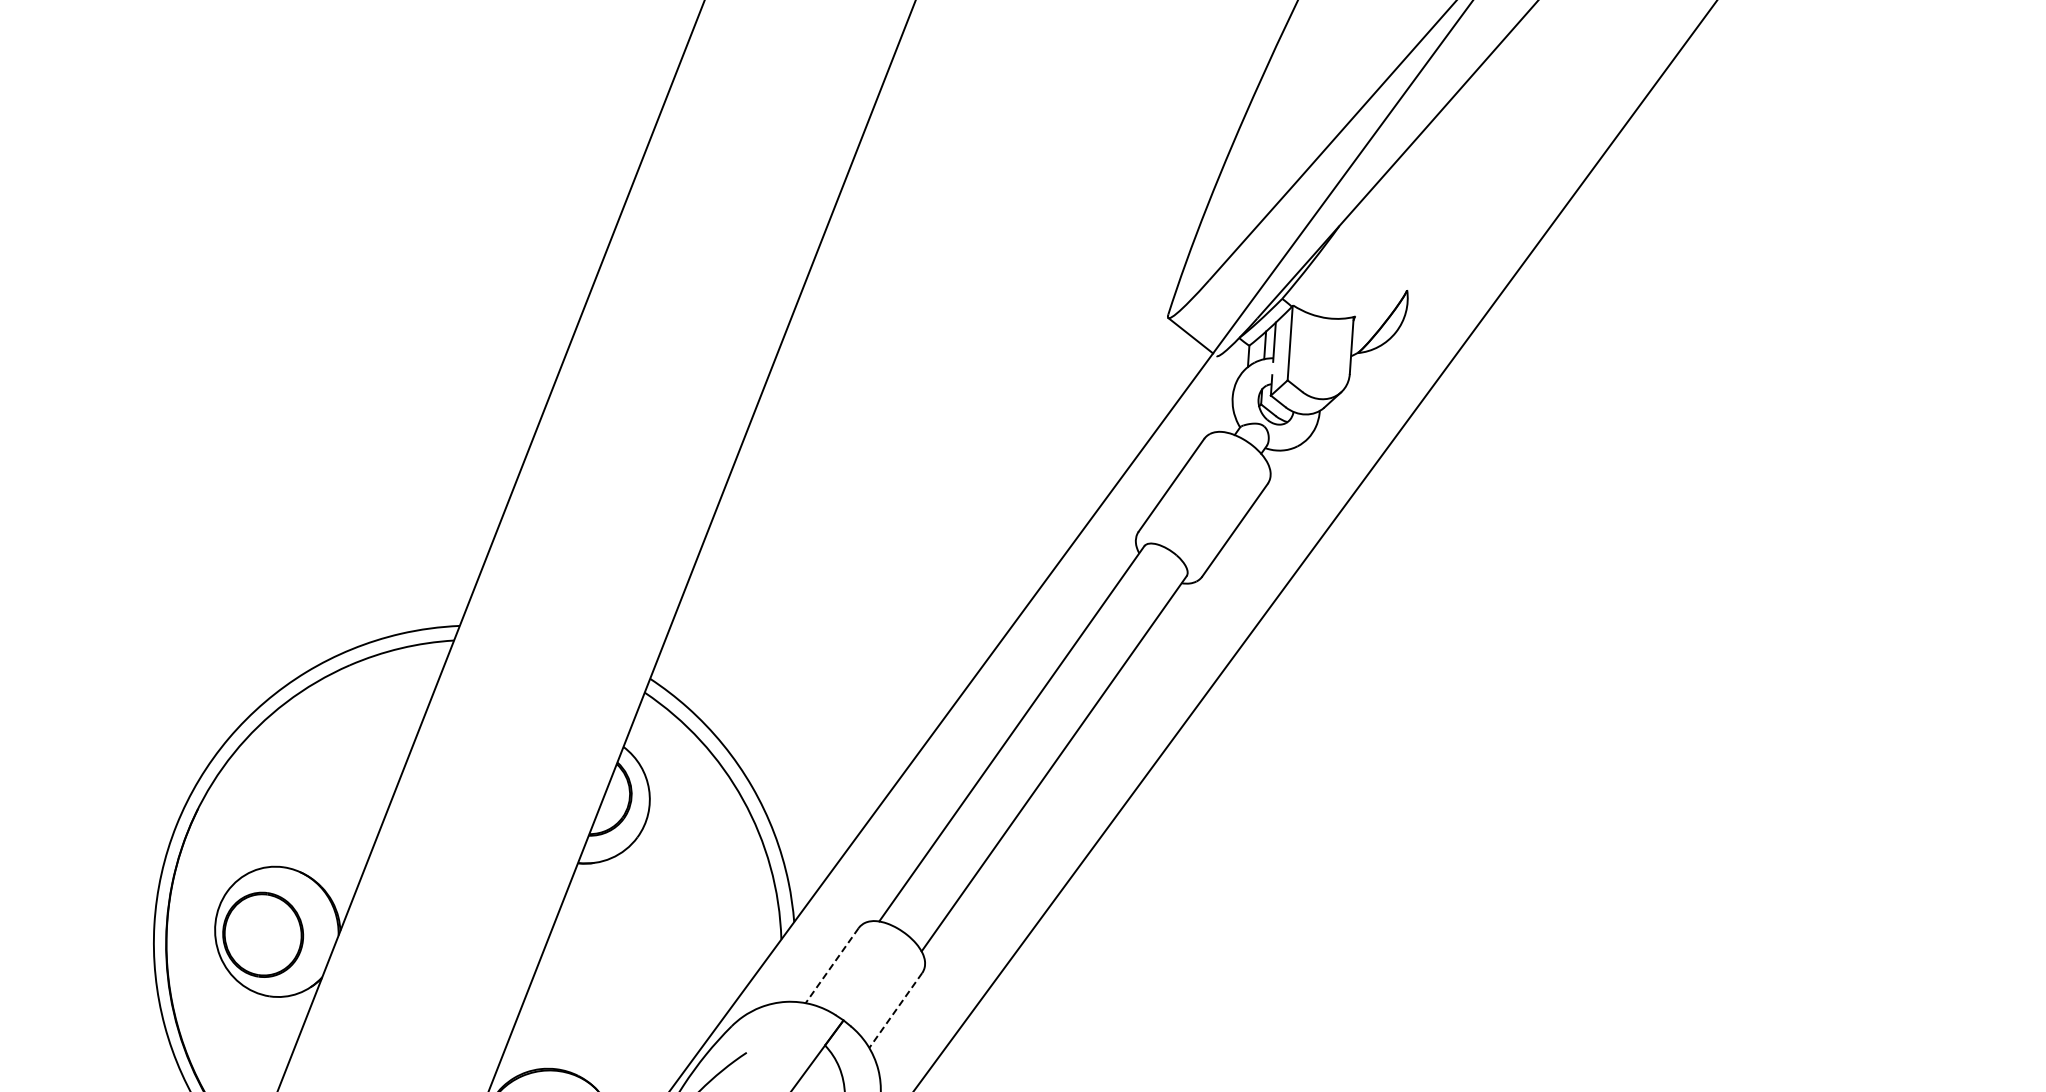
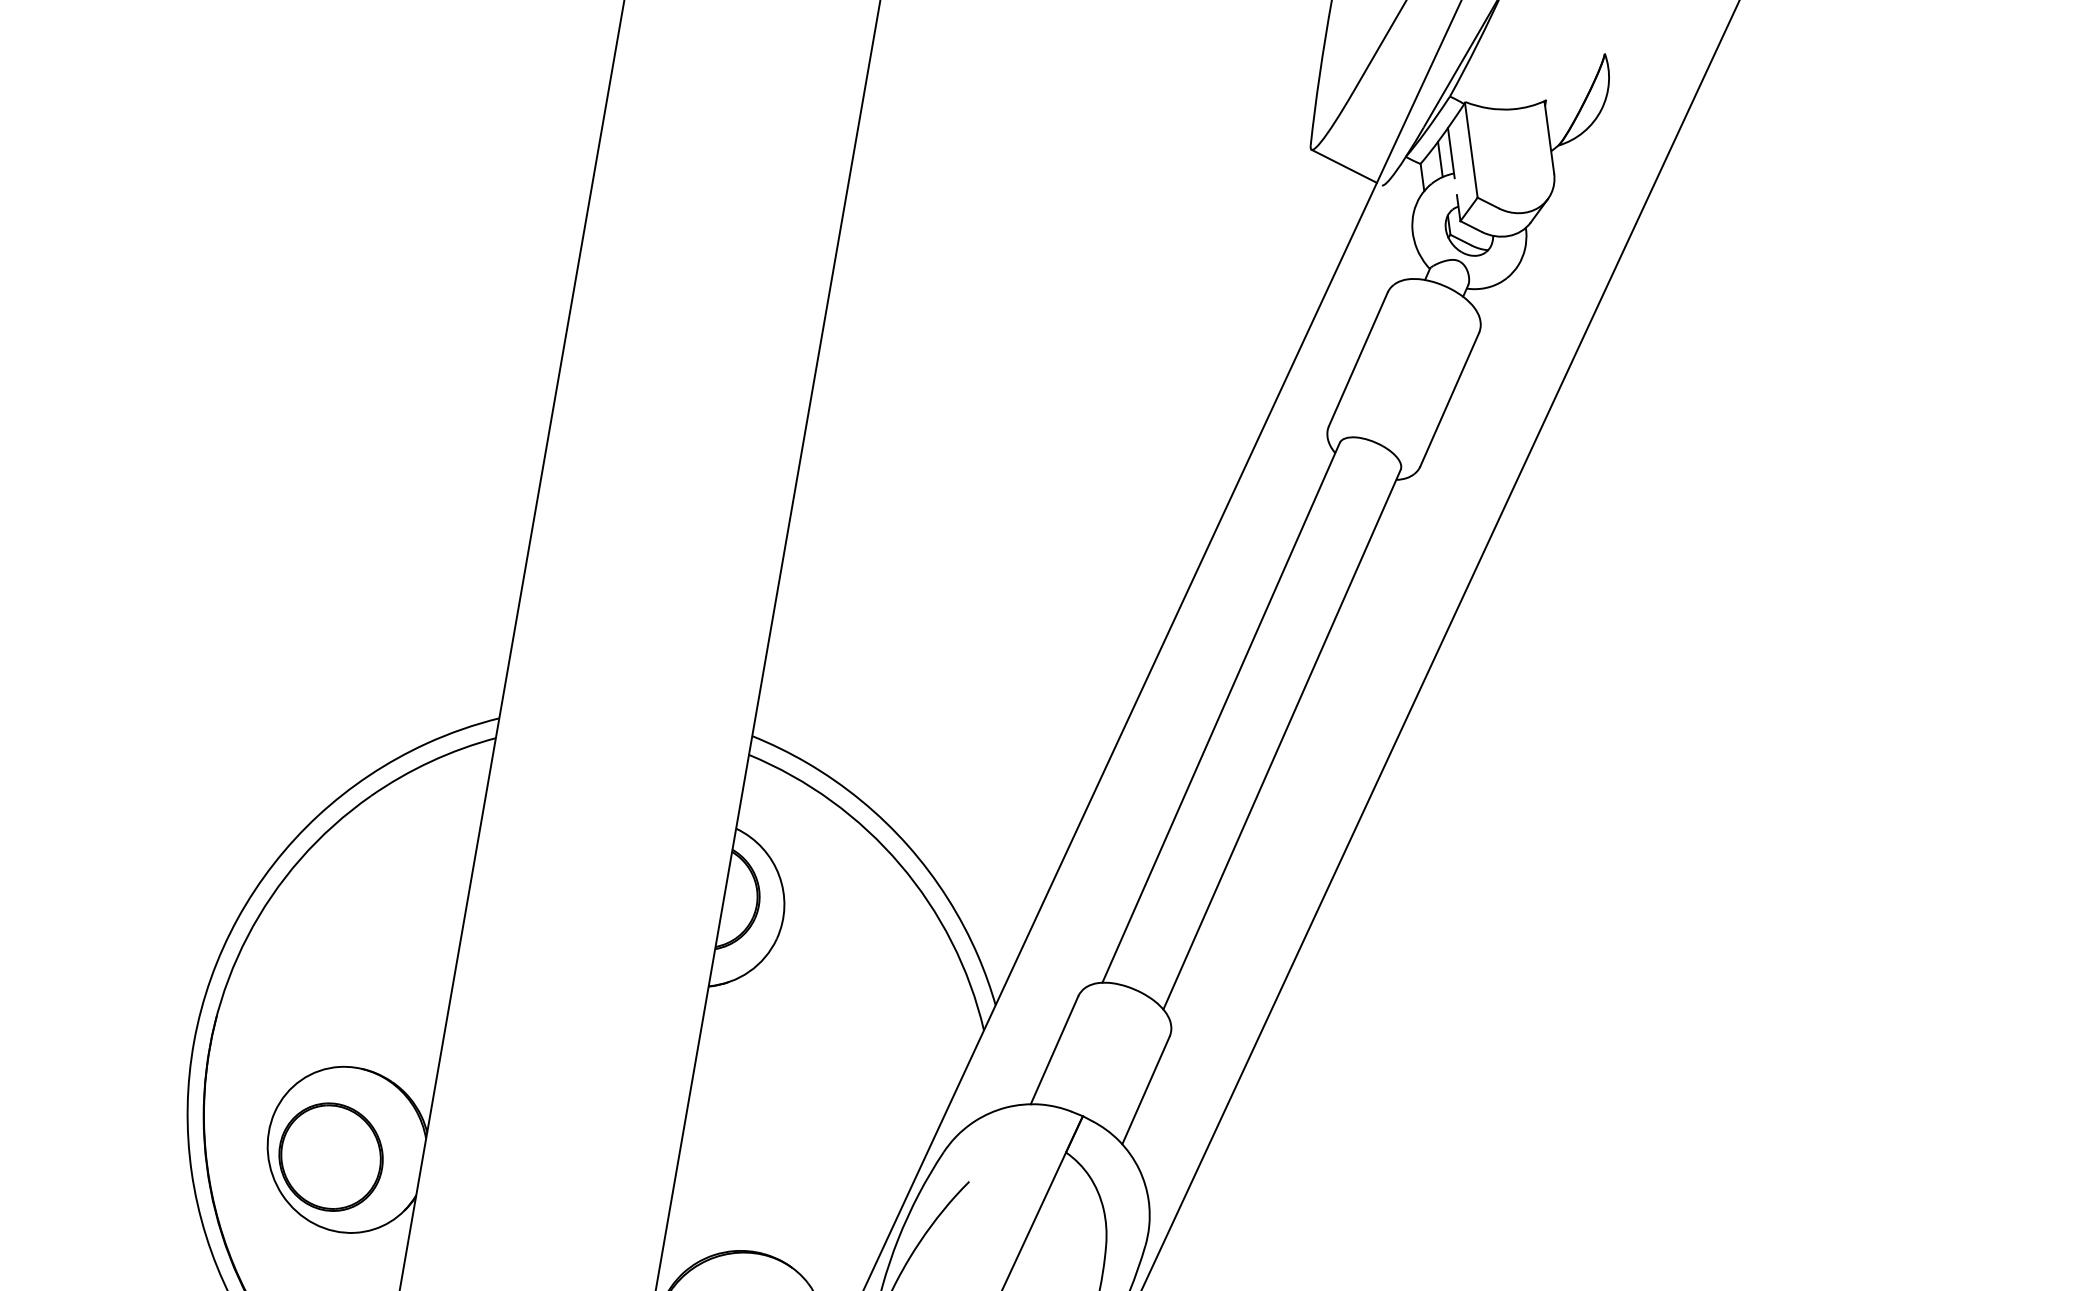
line: (832, 965) -> (1054, 1050), dashed -> solid
line: (895, 1010) -> (1145, 1090), dashed -> solid

